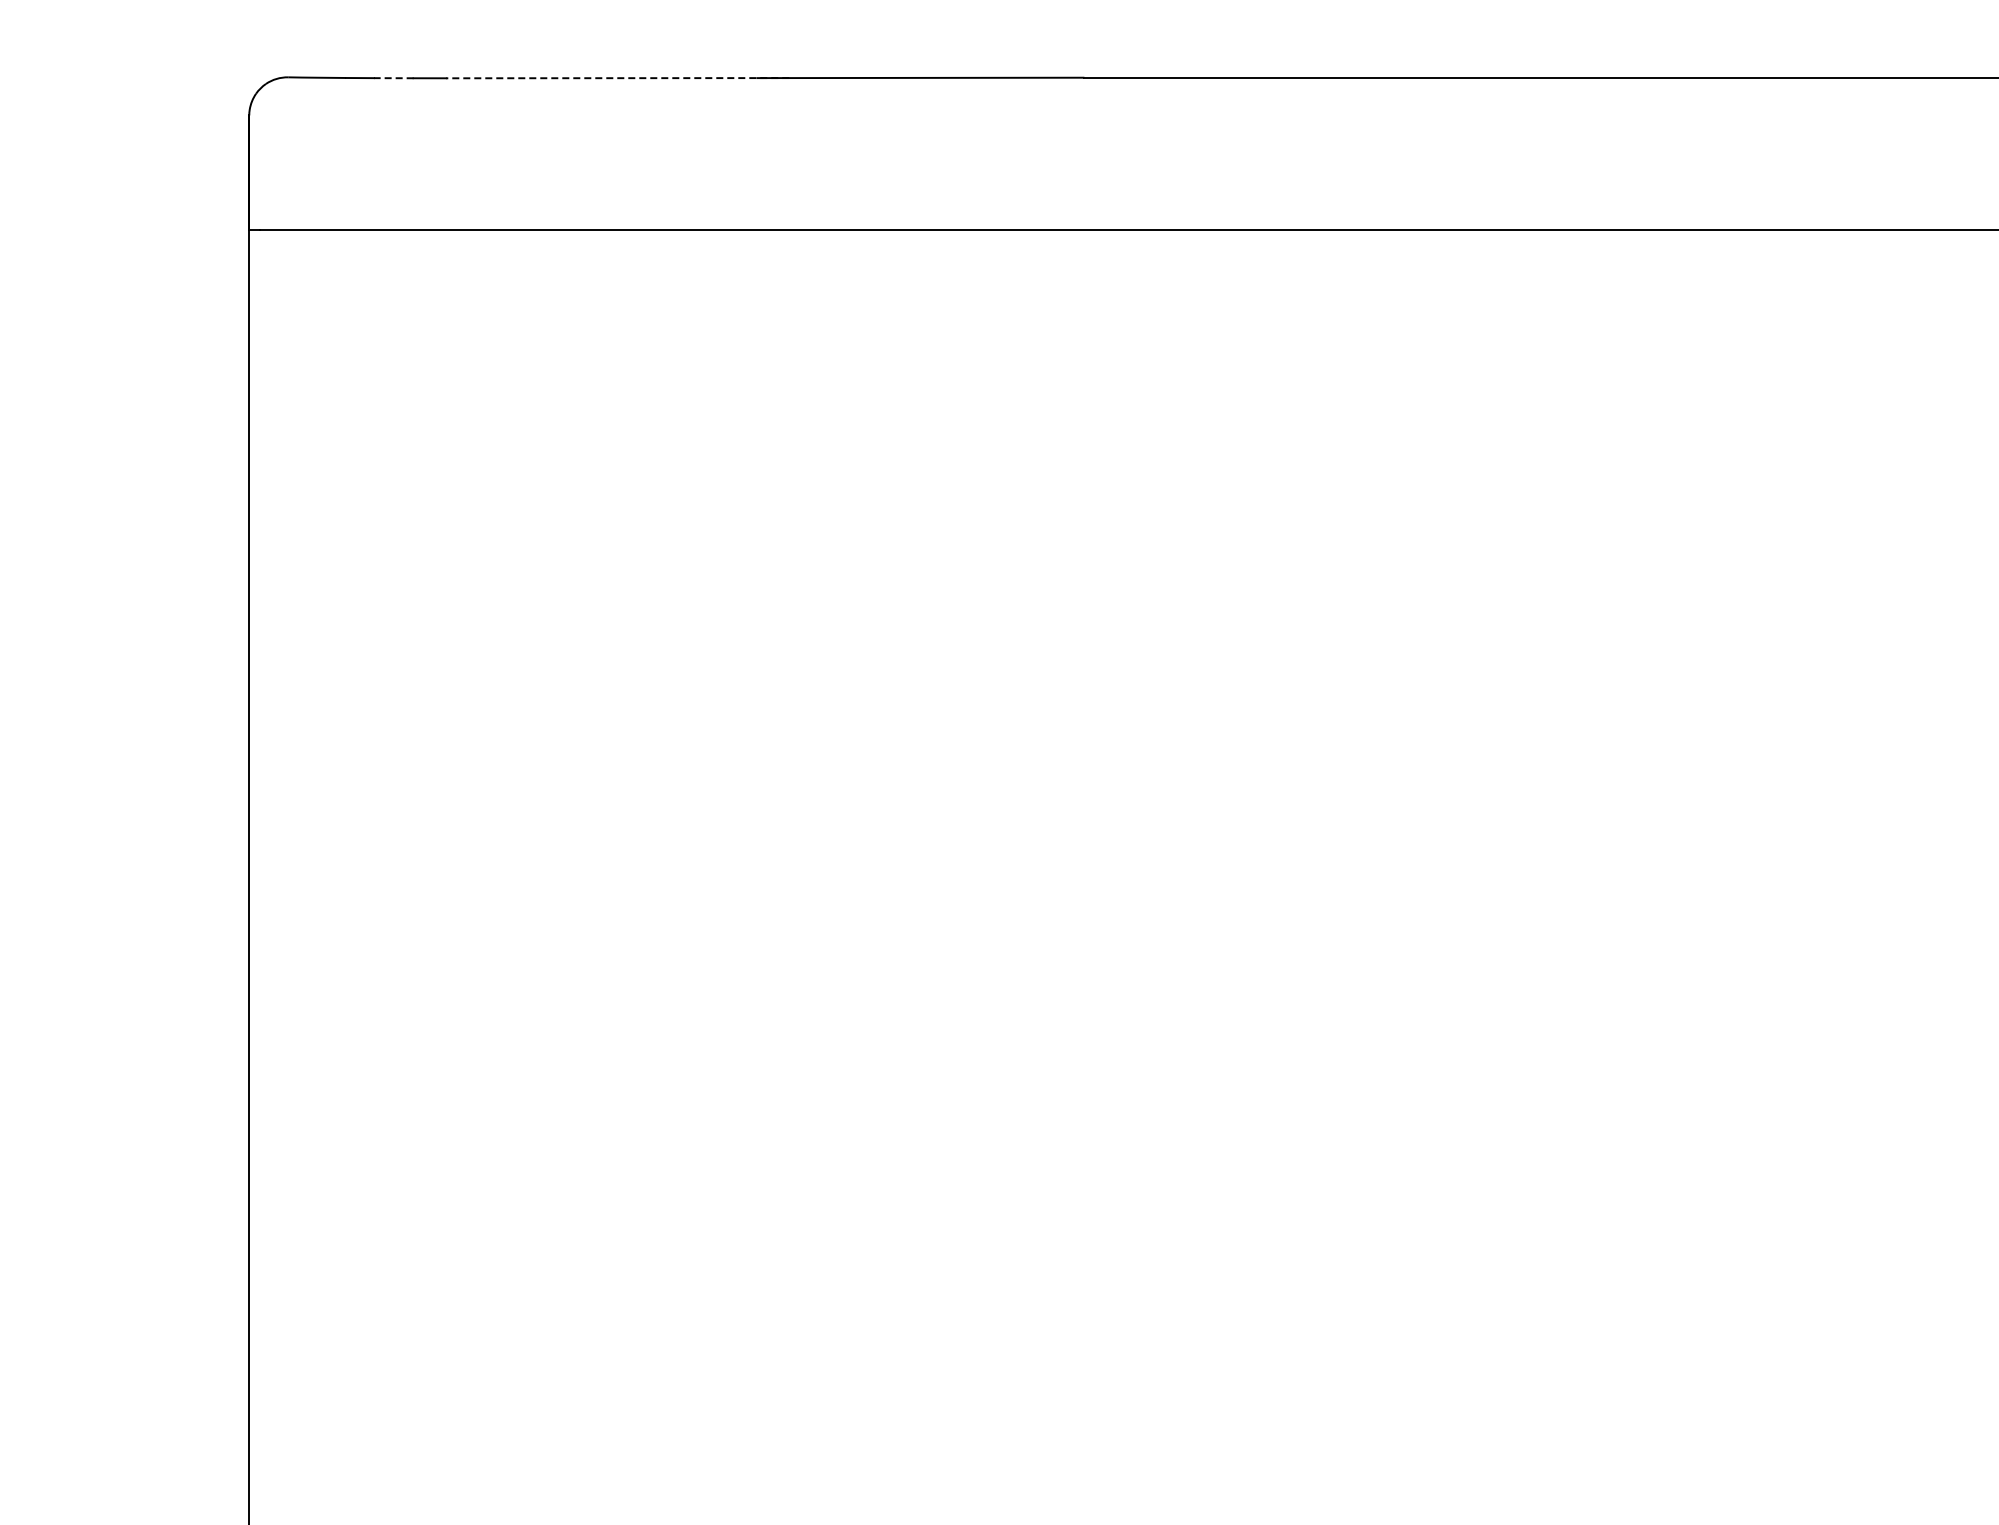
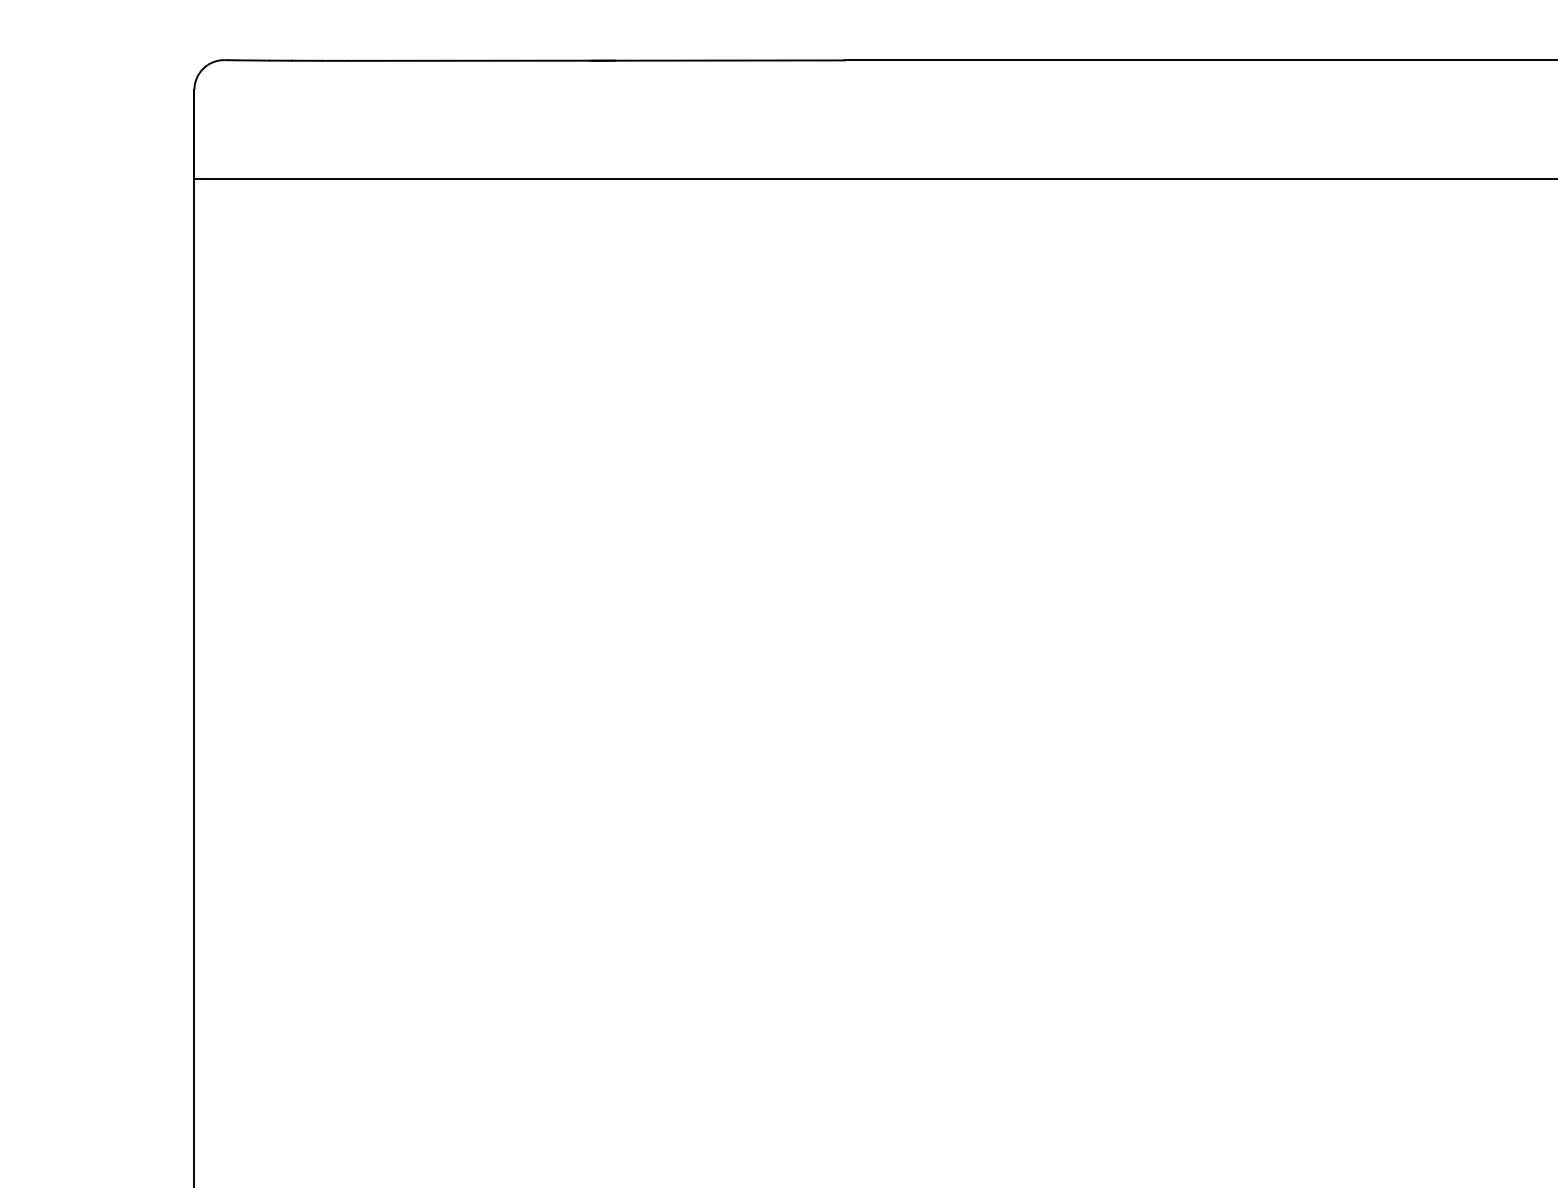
line: (393, 78) -> (306, 61), dashed -> solid
line: (617, 78) -> (481, 61), dashed -> solid

